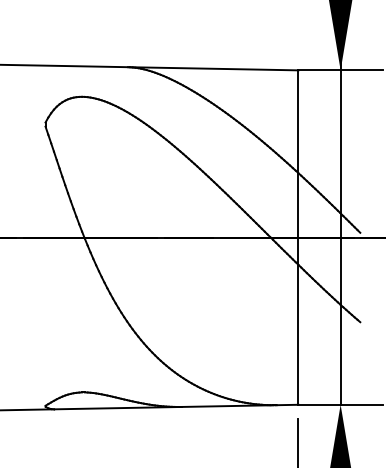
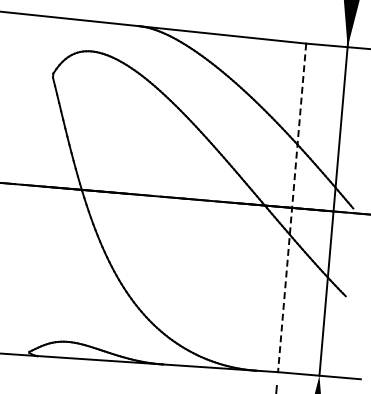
line: (298, 238) -> (292, 208), solid -> dashed

